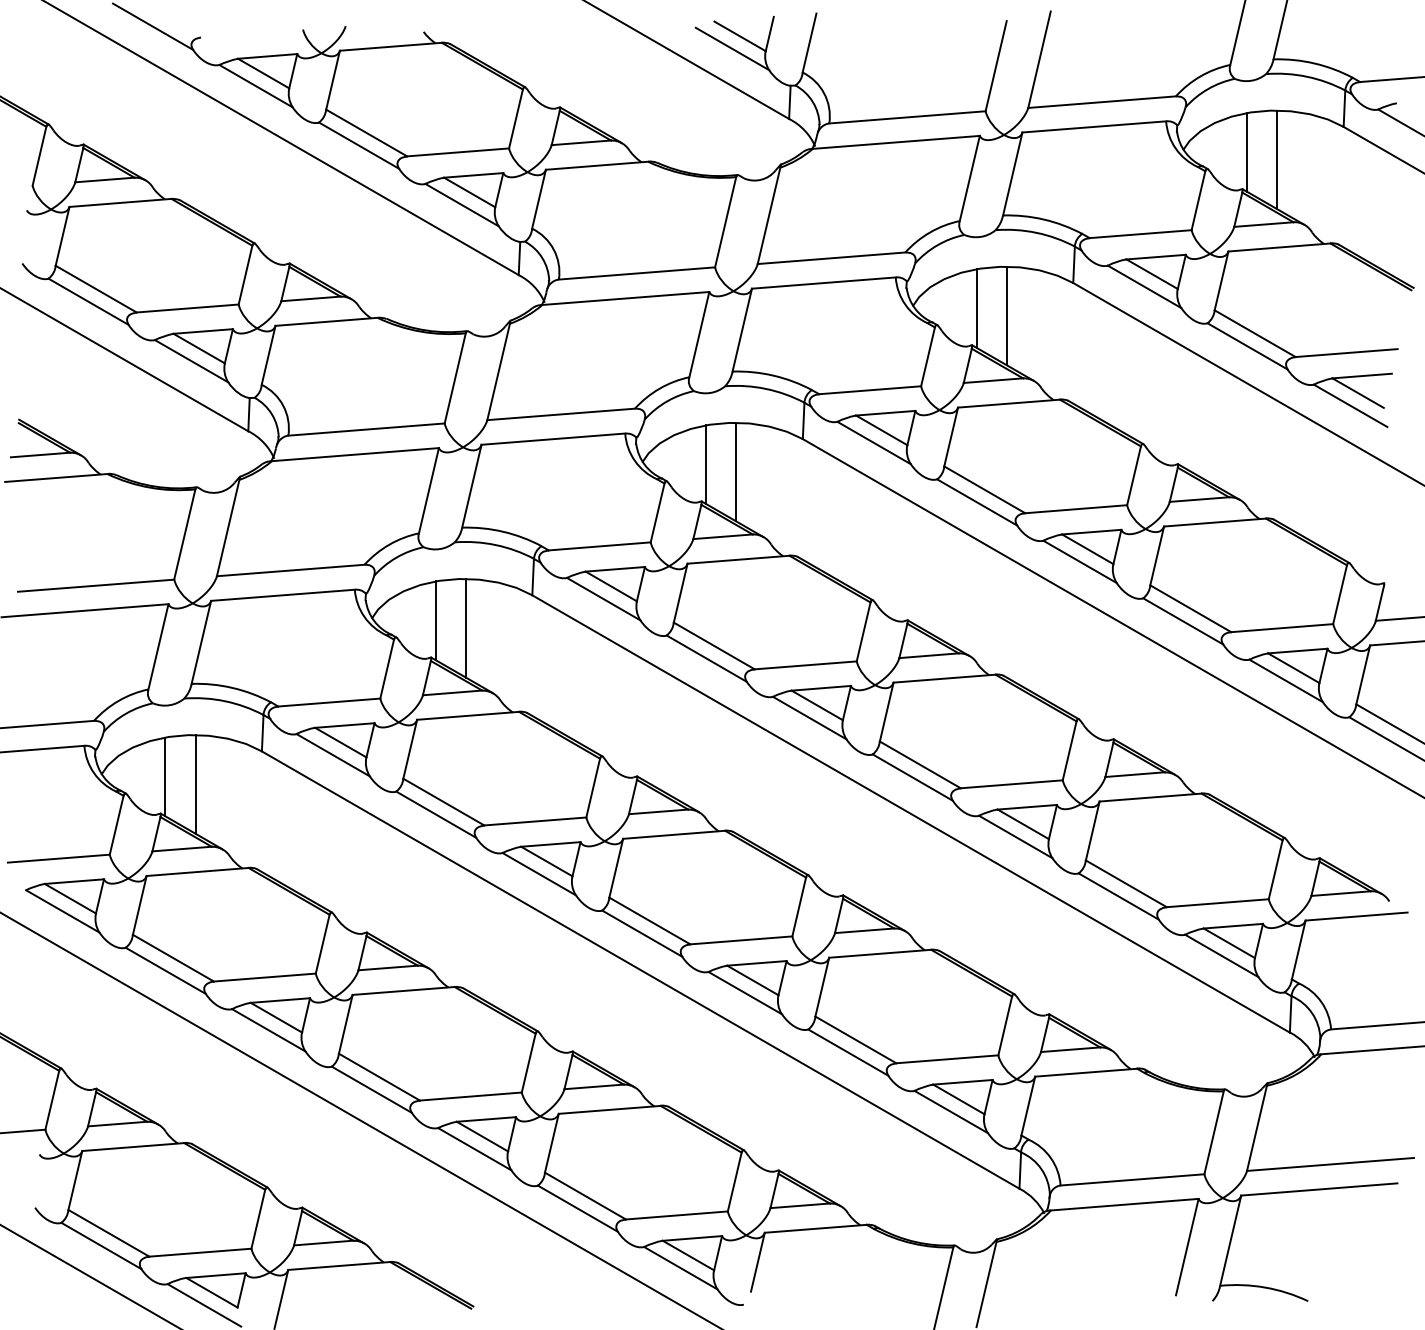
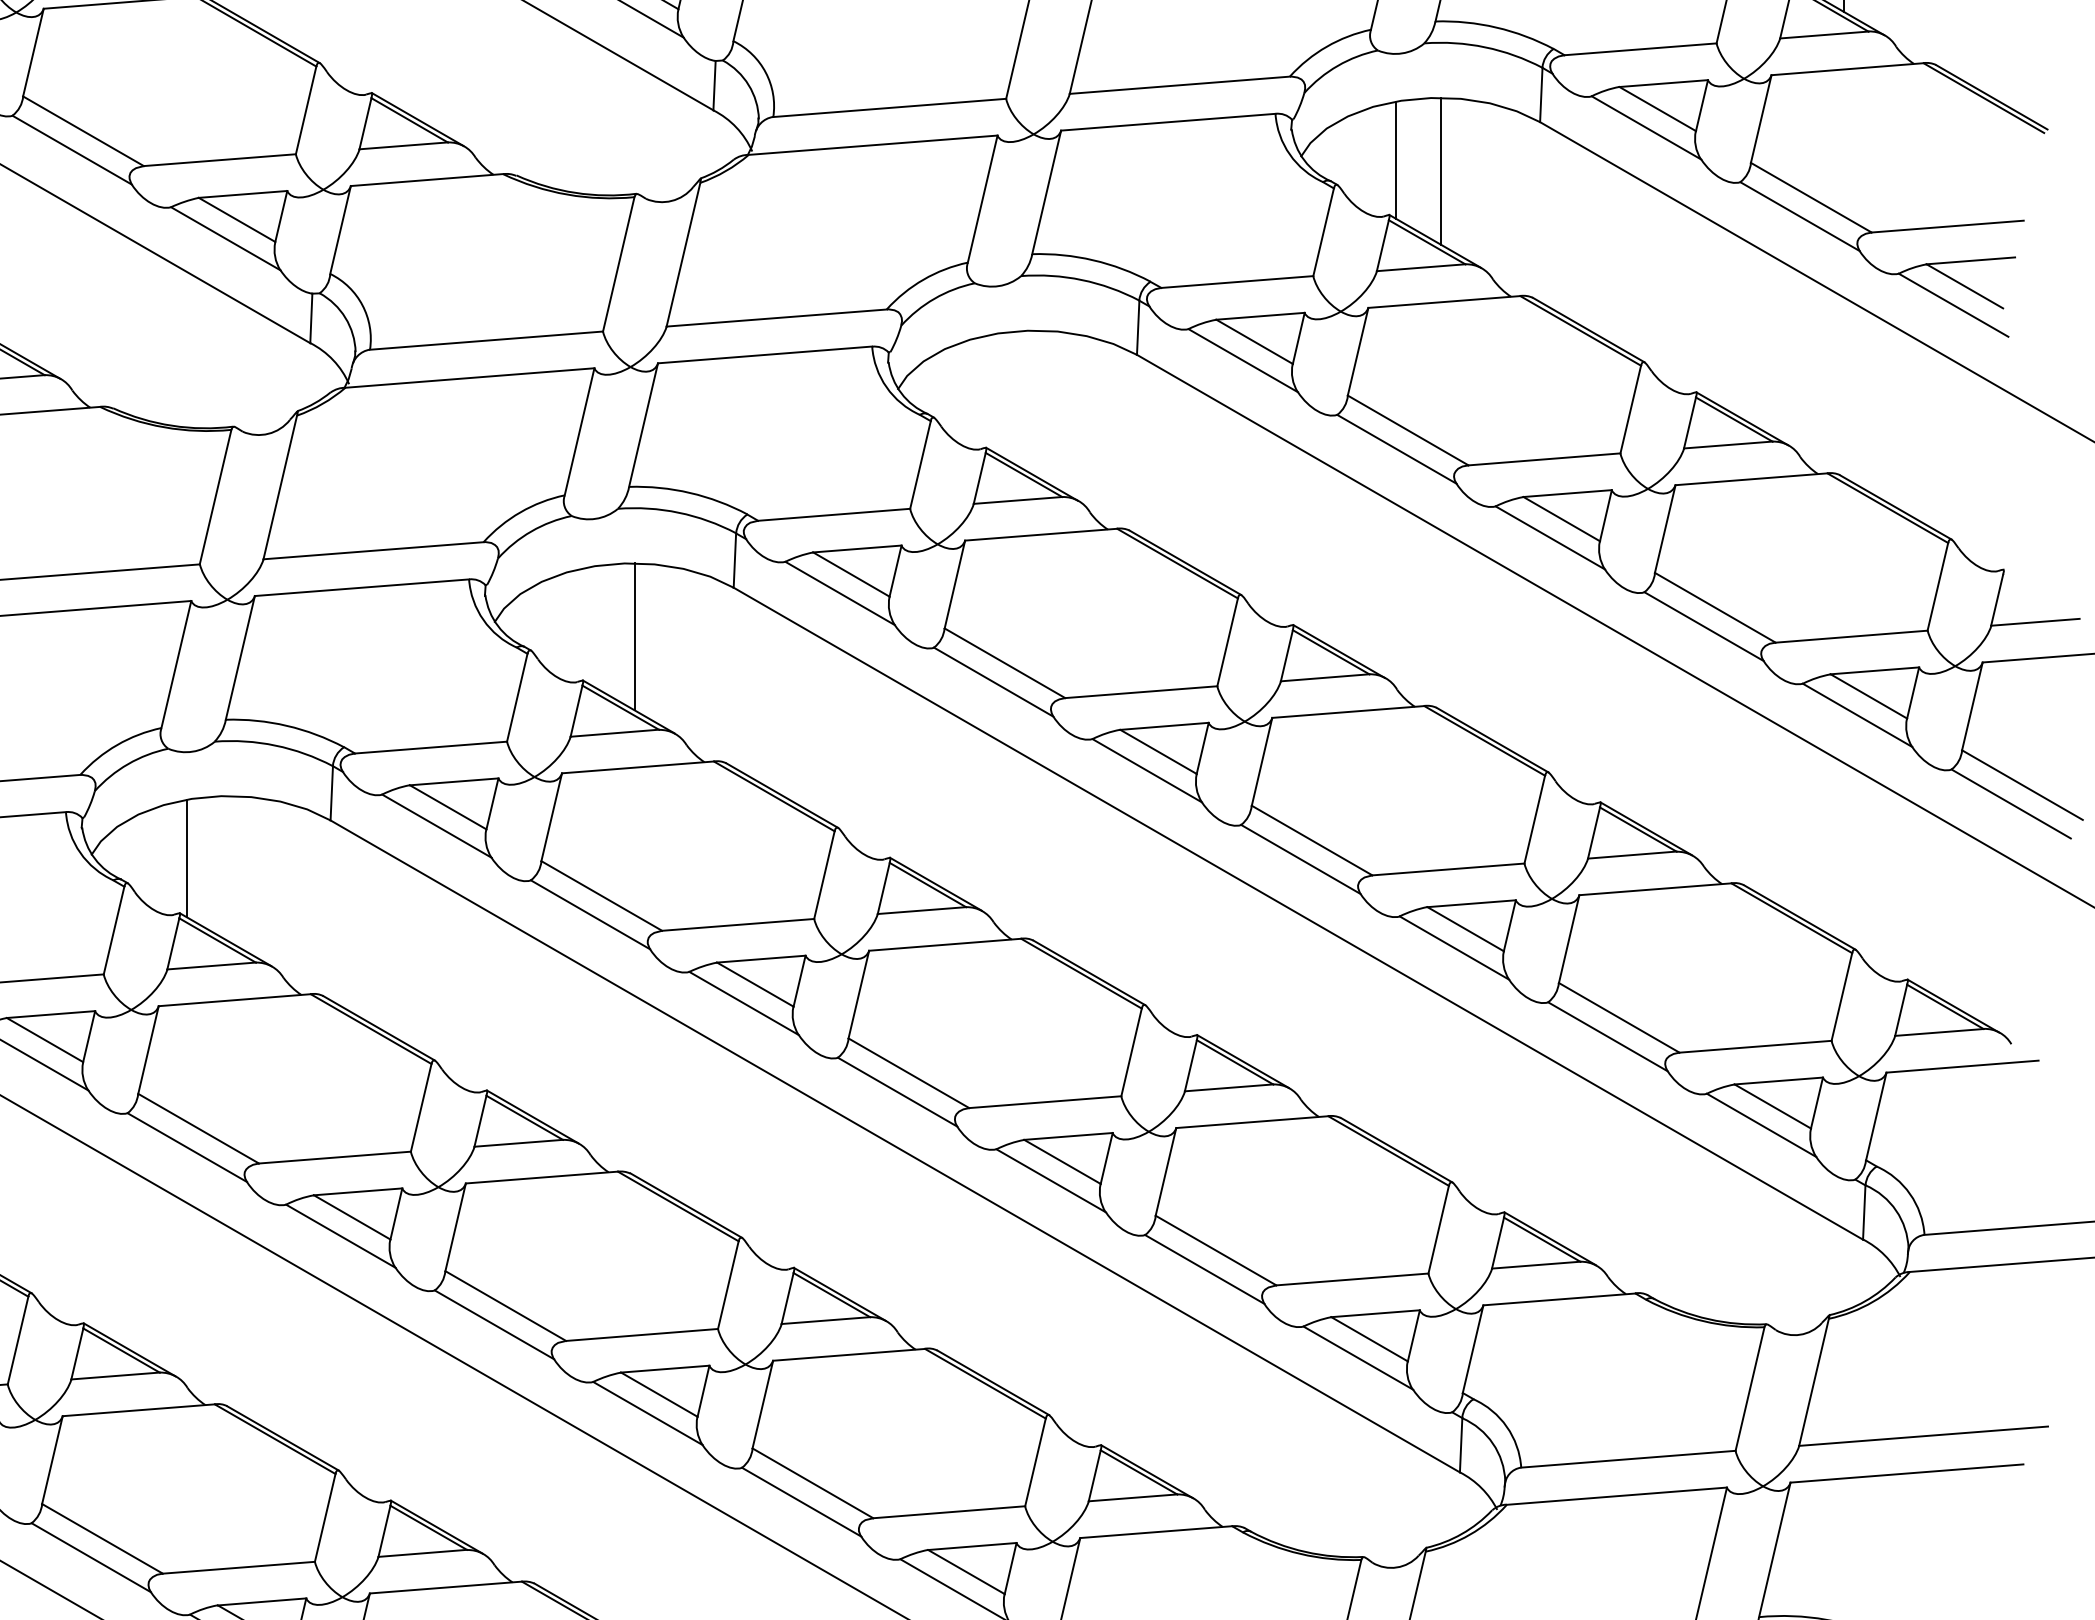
line: (706, 464) -> (993, 392), removed
line: (736, 471) -> (1038, 403), removed
line: (435, 620) -> (589, 625), removed
line: (195, 784) -> (231, 869), removed

